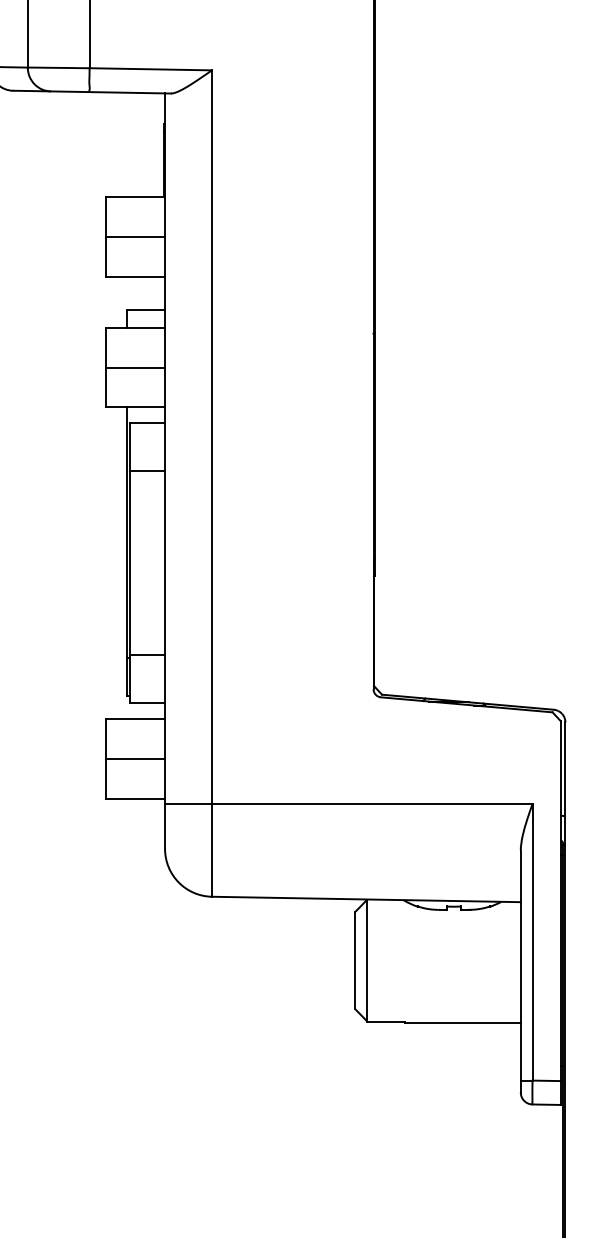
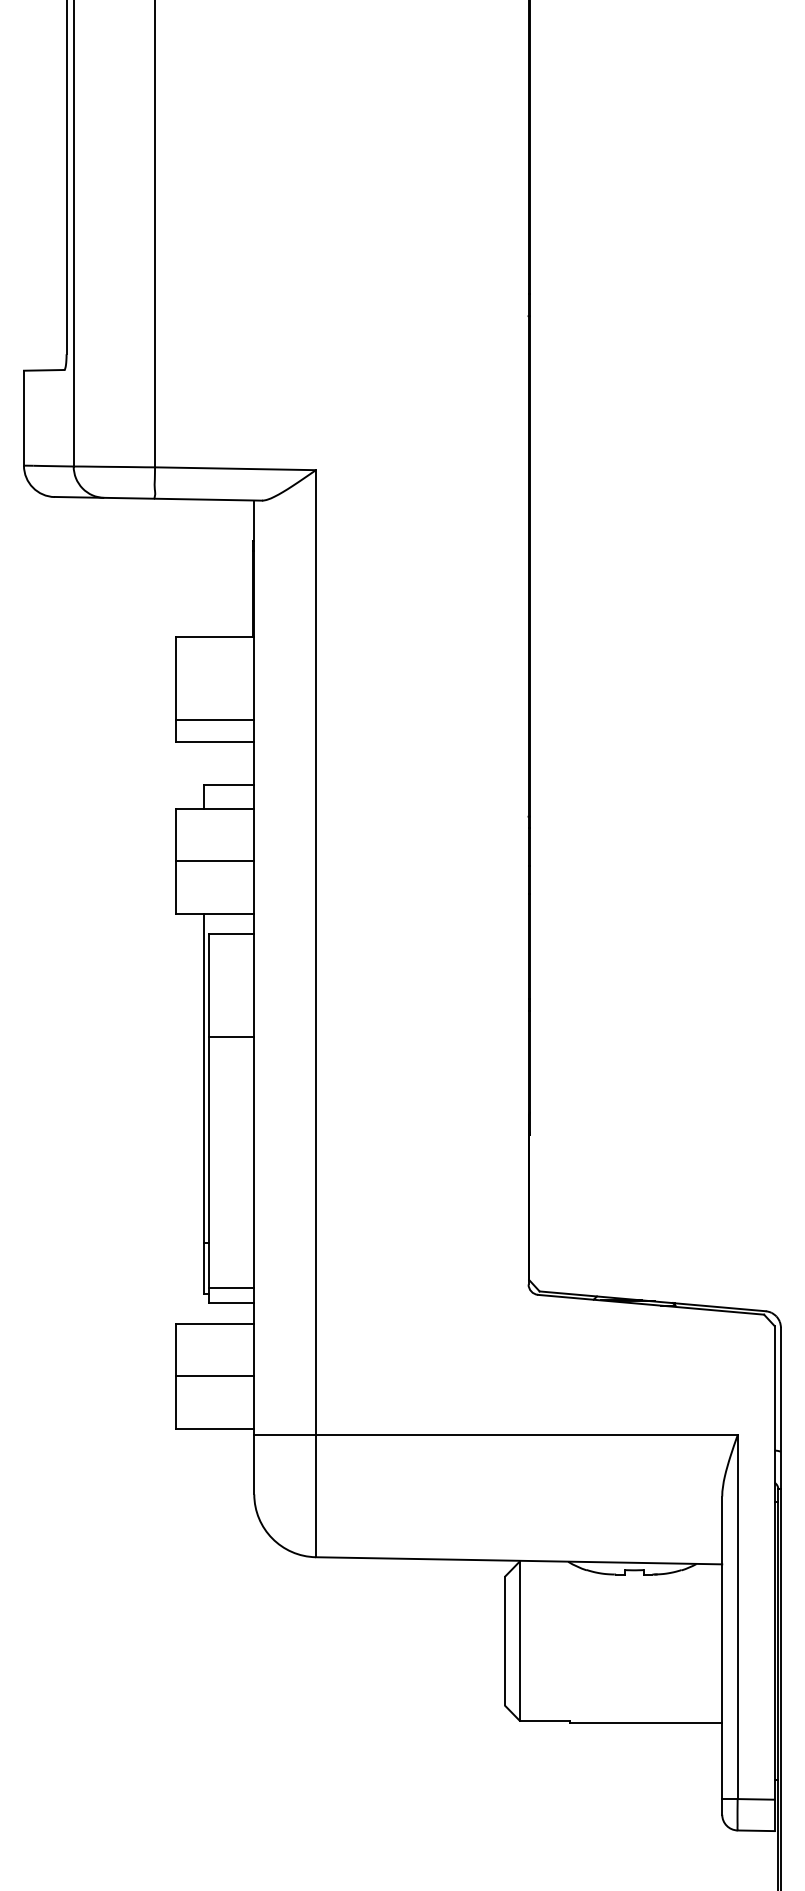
line: (135, 237) -> (215, 720), moved
line: (147, 470) -> (231, 1036), moved
line: (147, 655) -> (231, 1288), moved

